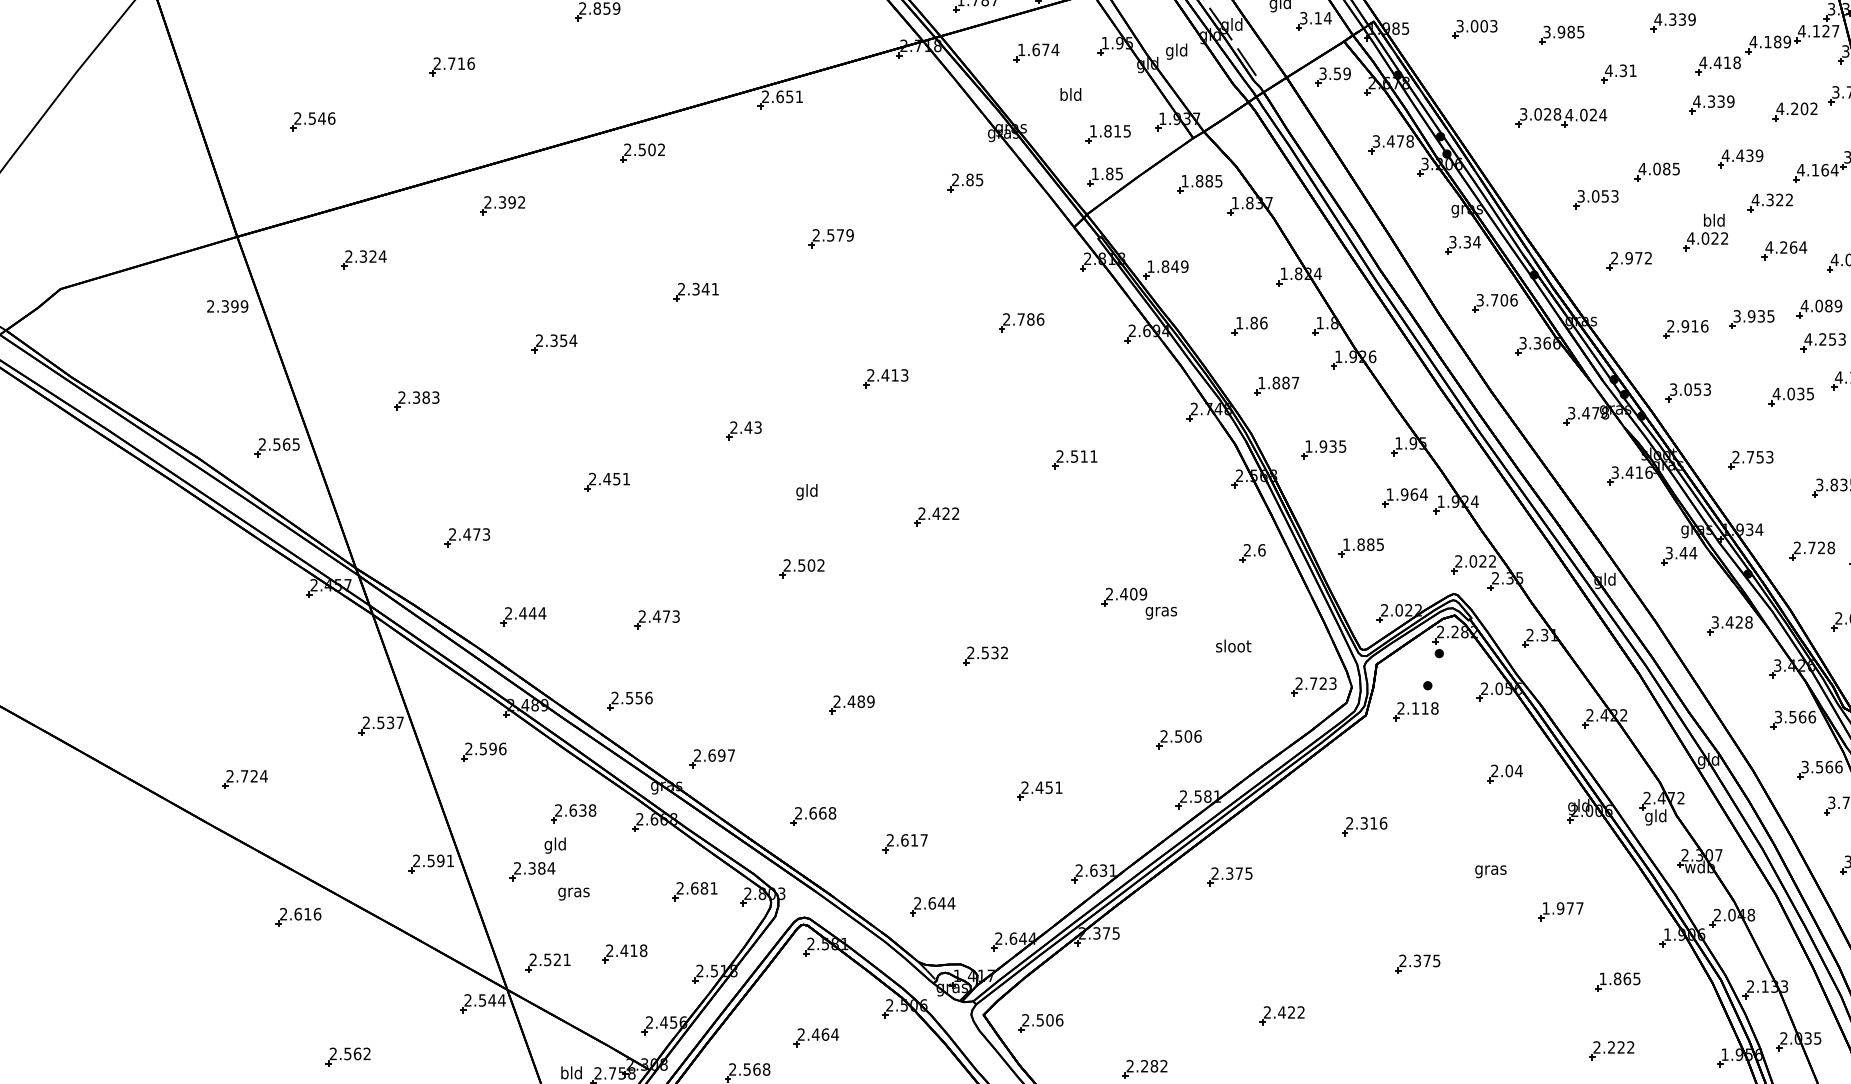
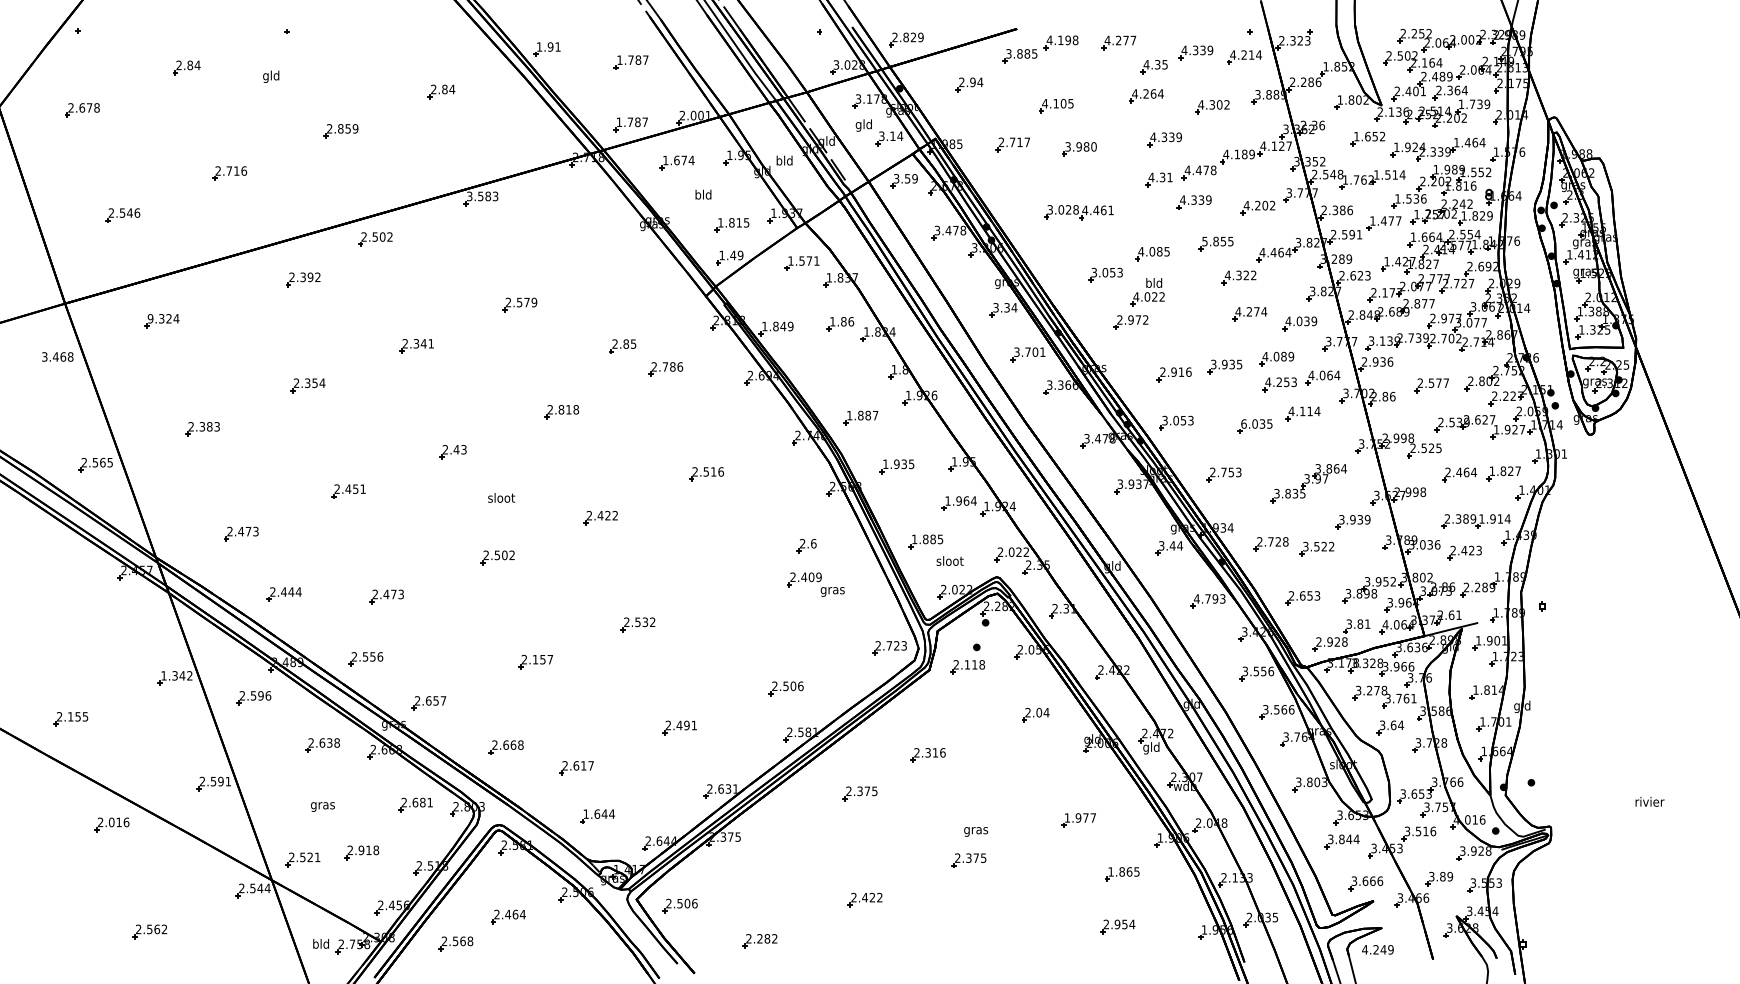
text: (1477, 26) -> (1014, 142), 3.003 -> 2.717
text: (1580, 31) -> (1093, 146), 3.985 -> 3.980
text: (1170, 51) -> (779, 161), gld -> bld
text: (1726, 62) -> (1205, 170), 4.418 -> 4.478
part: (1618, 73) -> (1158, 179), moved
text: (782, 96) -> (482, 196), 2.651 -> 3.583
text: (1593, 115) -> (1103, 210), 4.024 -> 4.461
text: (1742, 155) -> (1217, 241), 4.439 -> 5.855
text: (1815, 170) -> (1273, 252), 4.164 -> 4.464
text: (1114, 173) -> (736, 255), 1.85 -> 1.49
text: (1209, 180) -> (809, 260), 1.885 -> 1.571
part: (965, 183) -> (622, 346), moved
part: (502, 205) -> (303, 279), moved
part: (1705, 232) -> (1147, 292), moved
text: (1793, 247) -> (1256, 311), 4.264 -> 4.274
text: (348, 256) -> (150, 318), 2.324 -> 9.324
text: (1513, 299) -> (1042, 351), 3.706 -> 3.701
text: (227, 305) -> (57, 356), 2.399 -> 3.468
part: (1249, 326) -> (840, 324), moved
text: (894, 375) -> (568, 409), 2.413 -> 2.818
text: (1776, 393) -> (1243, 423), 4.035 -> 6.035
text: (1093, 456) -> (720, 471), 2.511 -> 2.516
text: (1638, 472) -> (1138, 484), 3.416 -> 3.937
text: (807, 492) -> (501, 499), gld -> sloot
part: (1252, 552) -> (806, 545), moved
part: (1138, 603) -> (815, 584), moved
text: (1731, 621) -> (1209, 598), 3.428 -> 4.793
text: (1232, 645) -> (949, 560), moved
text: (860, 701) -> (542, 659), 2.489 -> 2.157
text: (1802, 717) -> (1263, 671), 3.566 -> 3.556
text: (382, 722) -> (176, 675), 2.537 -> 1.342
text: (720, 755) -> (435, 700), 2.697 -> 2.657
text: (254, 775) -> (78, 716), 2.724 -> 2.155
text: (1048, 786) -> (686, 724), 2.451 -> 2.491
part: (536, 859) -> (294, 780), removed
text: (1491, 871) -> (976, 831), moved
part: (1228, 876) -> (859, 793), moved
text: (916, 902) -> (585, 813), 2.644 -> 1.644
text: (297, 913) -> (111, 821), 2.616 -> 2.016
text: (624, 950) -> (361, 850), 2.418 -> 2.918
text: (1620, 1047) -> (1124, 924), 2.222 -> 2.954

